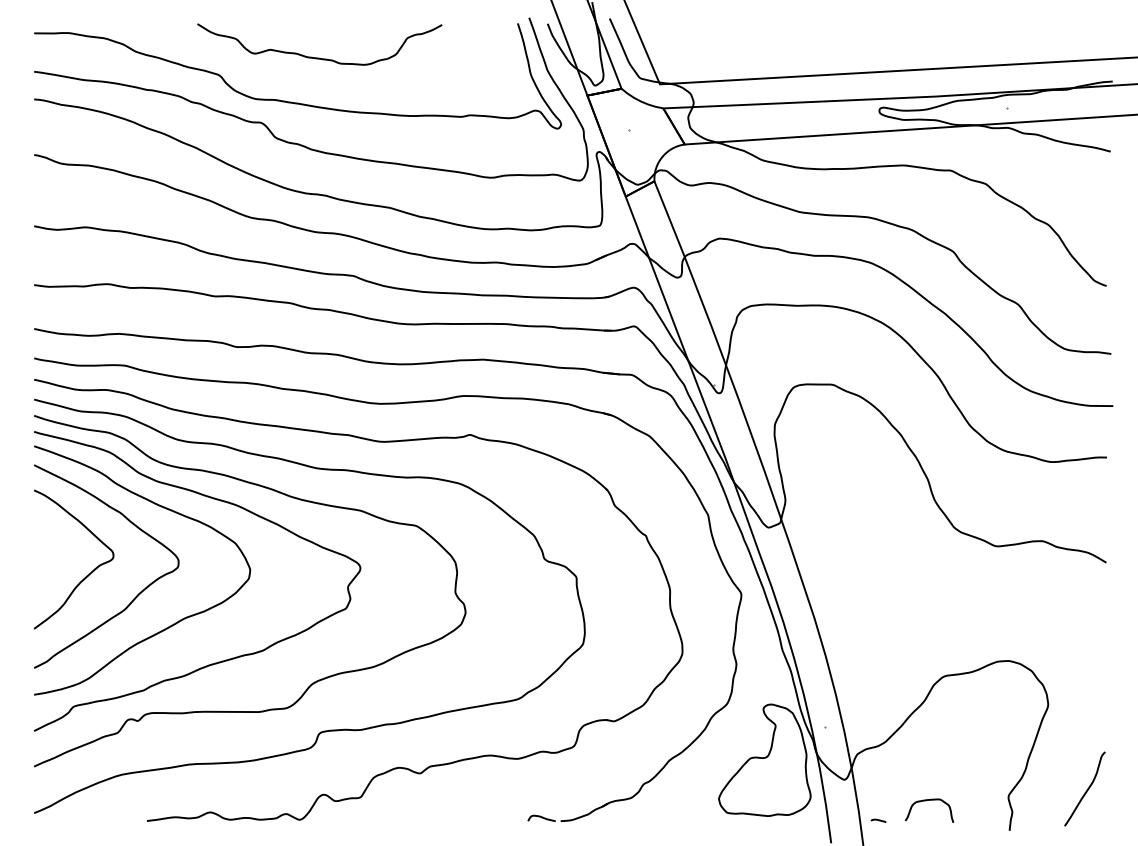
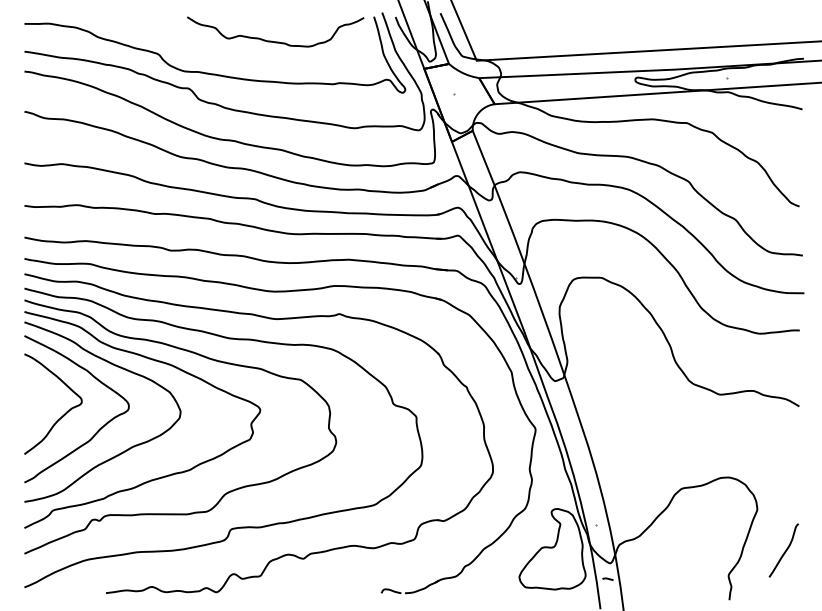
curve: (319, 57) -> (275, 41), moved
curve: (1086, 789) -> (784, 550), moved
curve: (926, 801) -> (669, 579), removed
curve: (878, 820) -> (607, 579), moved

